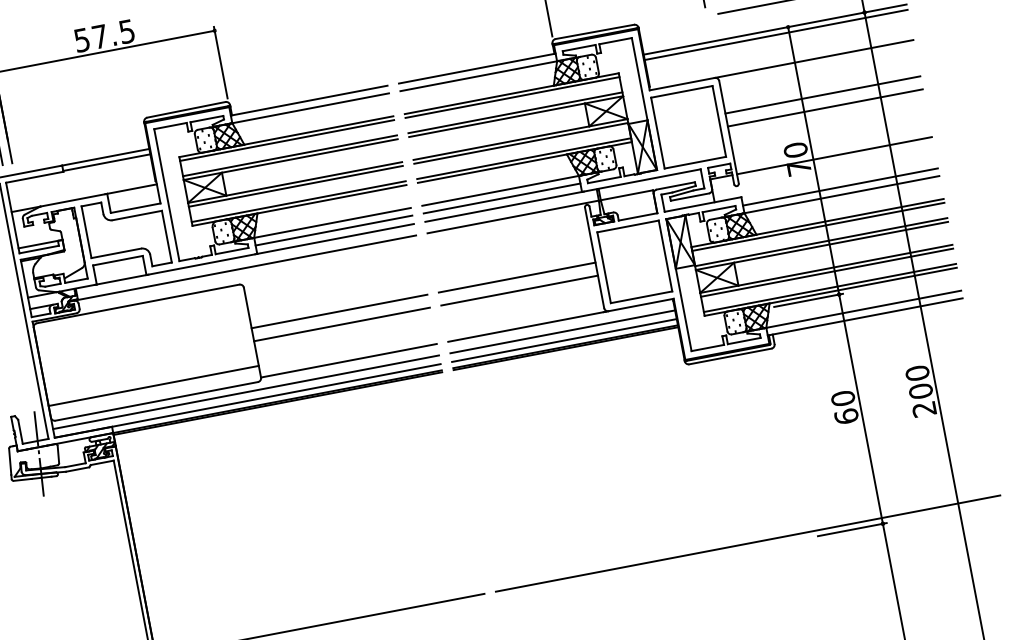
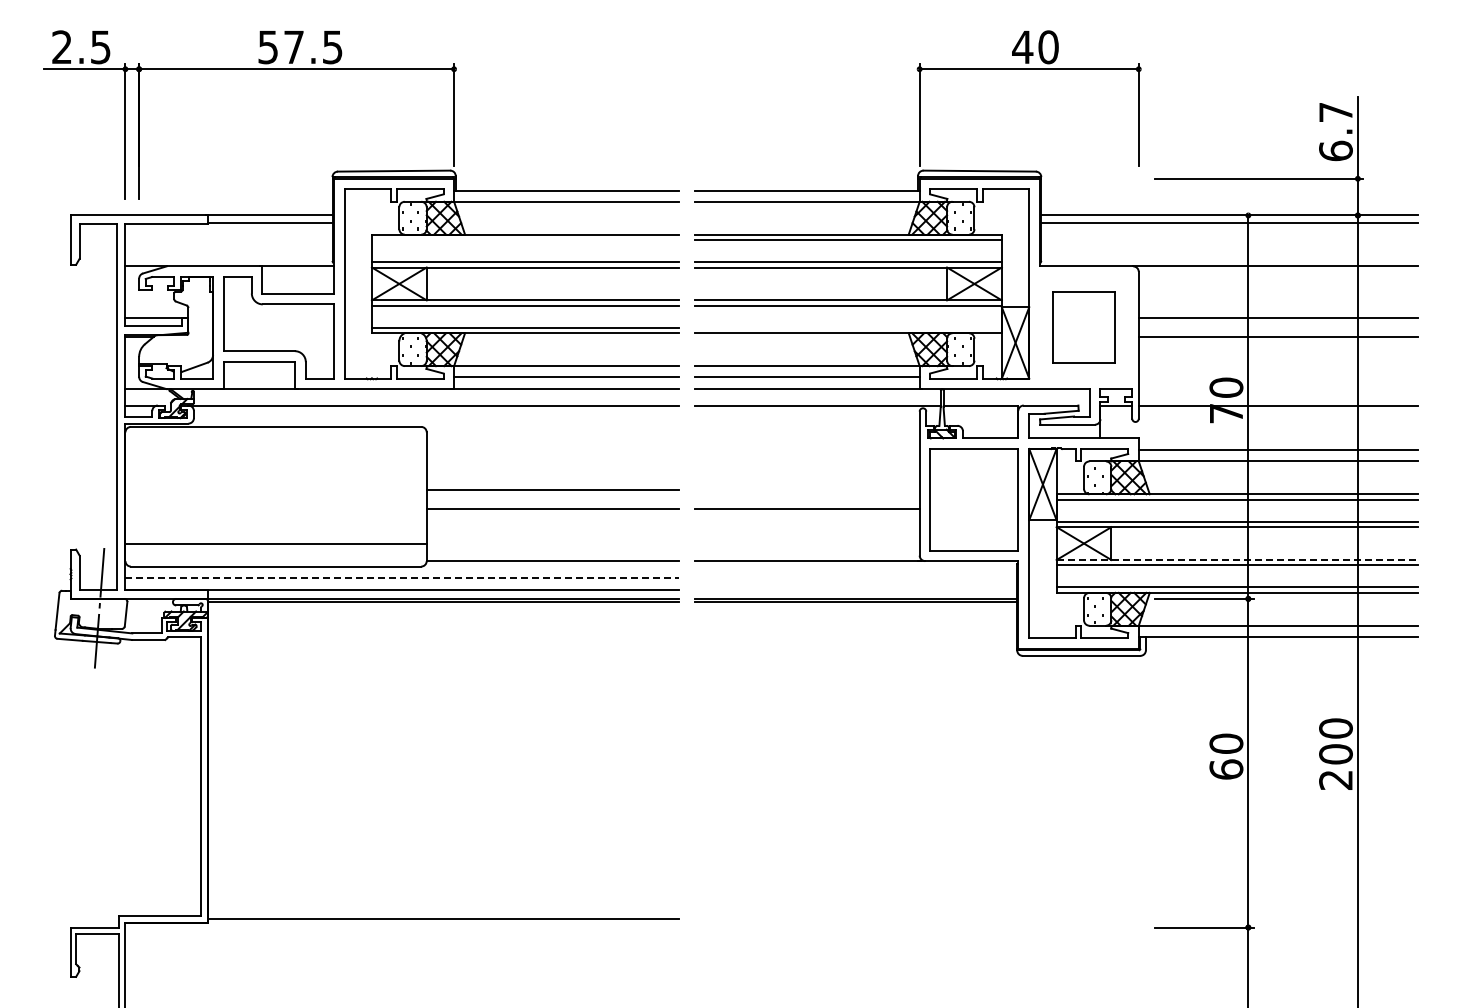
part: (688, 127) -> (1083, 327), size x0.7
line: (286, 140) -> (524, 240), removed
line: (524, 158) -> (848, 327), removed
line: (826, 269) -> (1237, 560), solid -> dashed
line: (517, 277) -> (807, 490), removed
line: (563, 331) -> (856, 577), removed
line: (564, 340) -> (856, 589), removed
line: (246, 392) -> (402, 577), solid -> dashed
line: (748, 543) -> (1056, 919), removed

